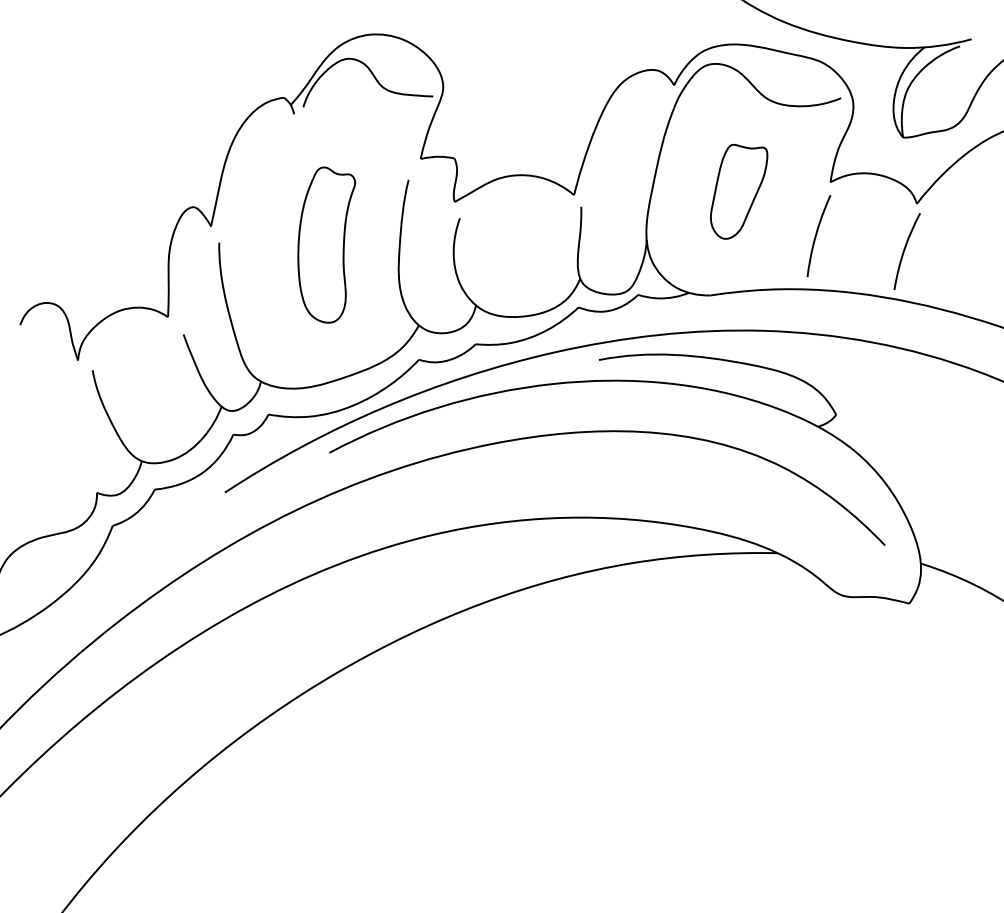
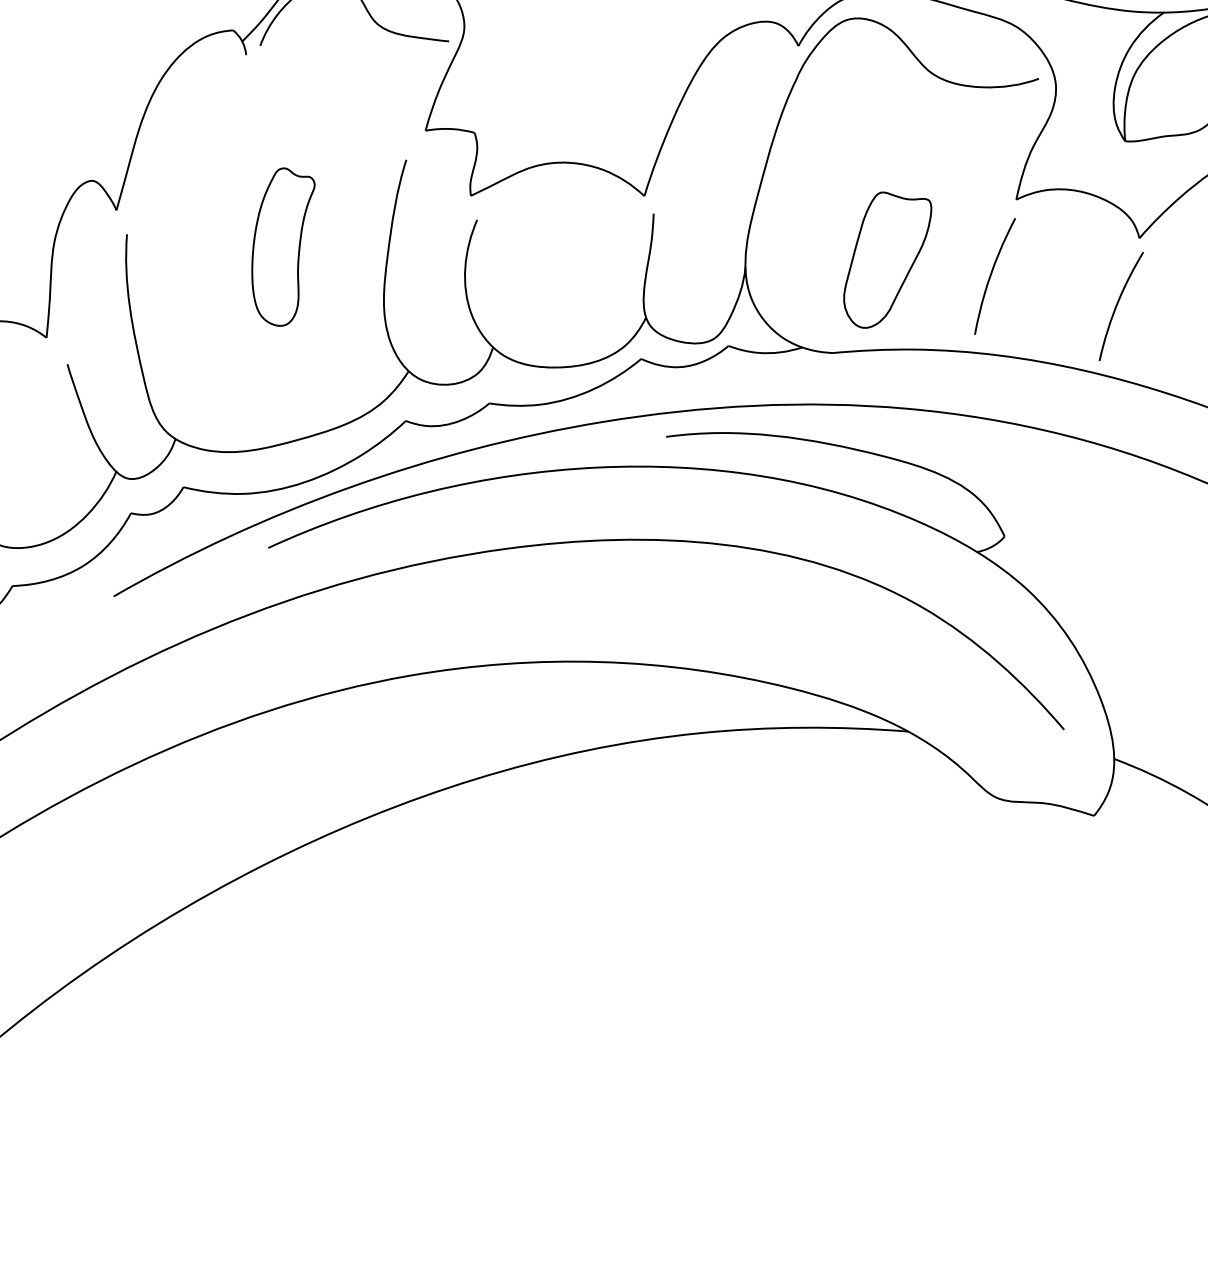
part: (739, 191) -> (887, 260), moved
part: (326, 244) -> (281, 246), size x0.7

